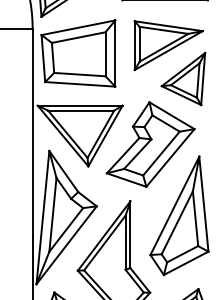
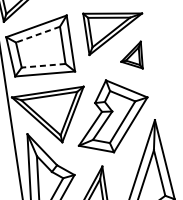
line: (78, 37) -> (37, 34), solid -> dashed
line: (79, 74) -> (43, 65), solid -> dashed
part: (183, 79) -> (131, 56), size x0.6

